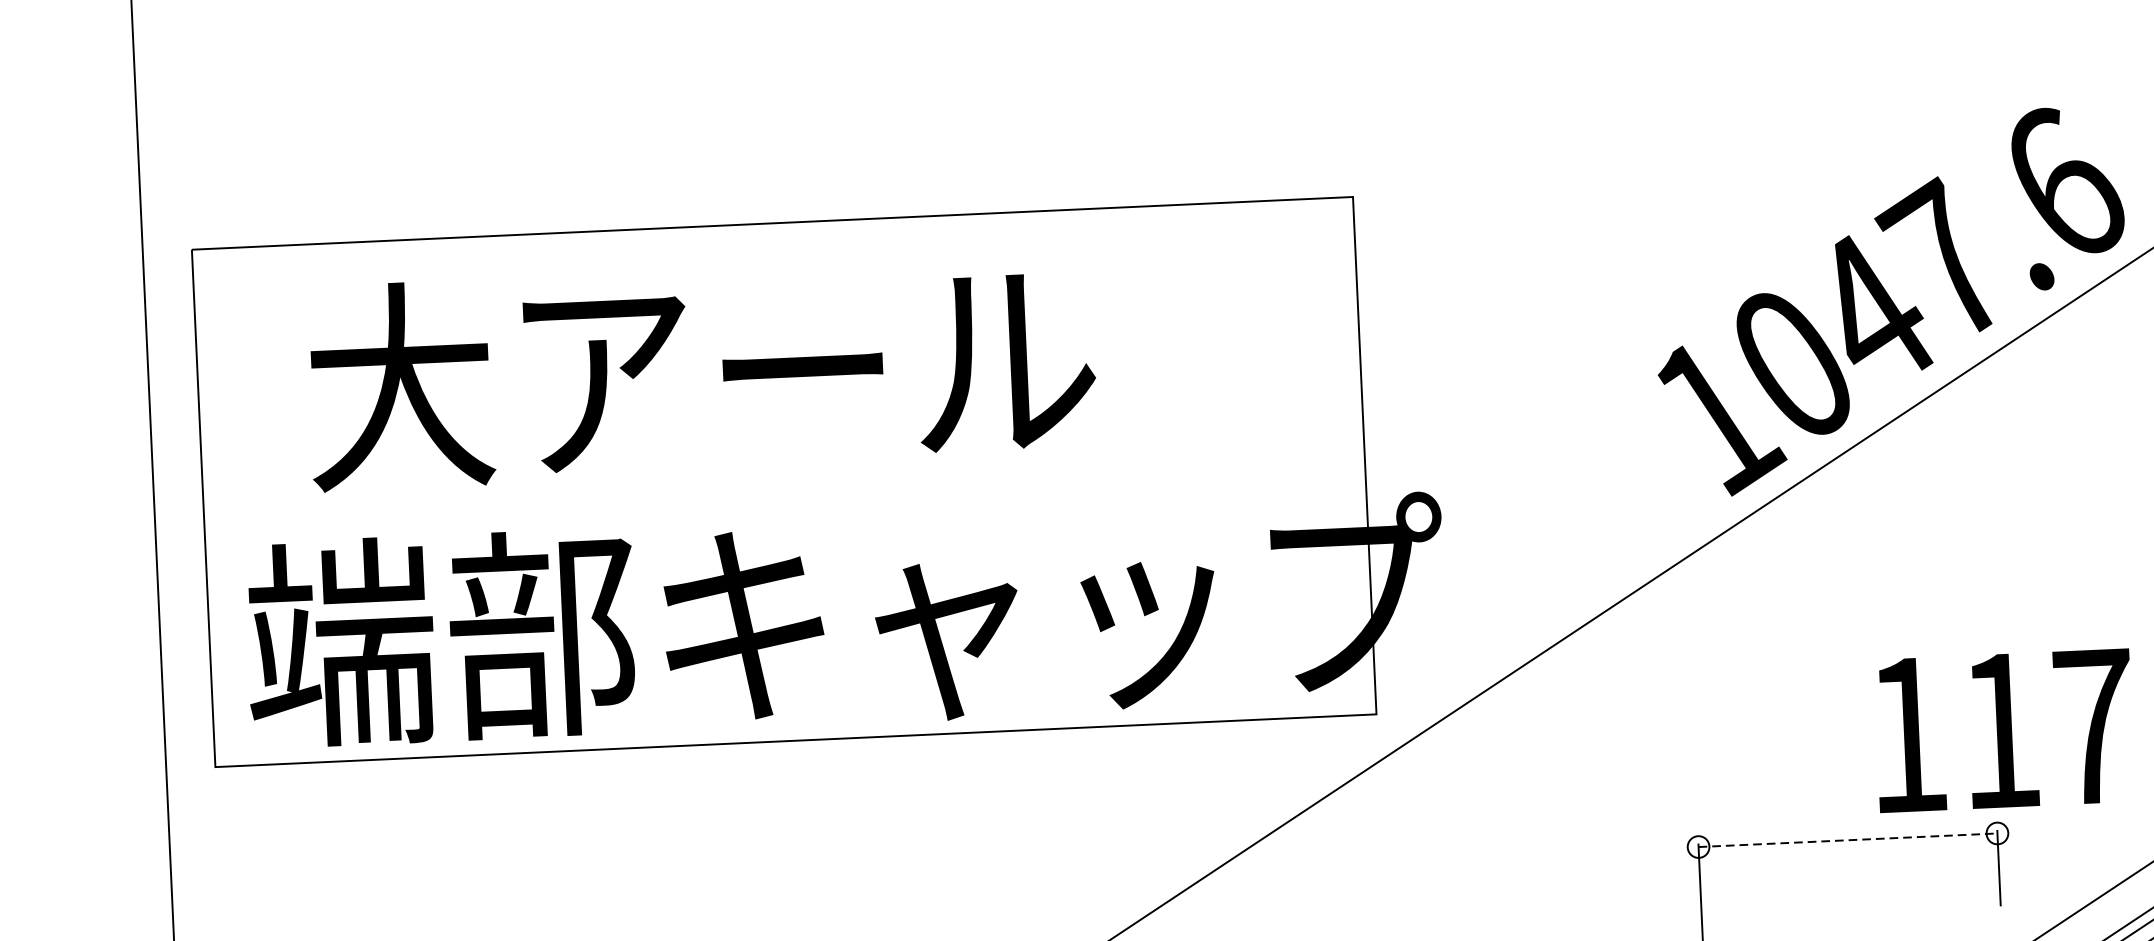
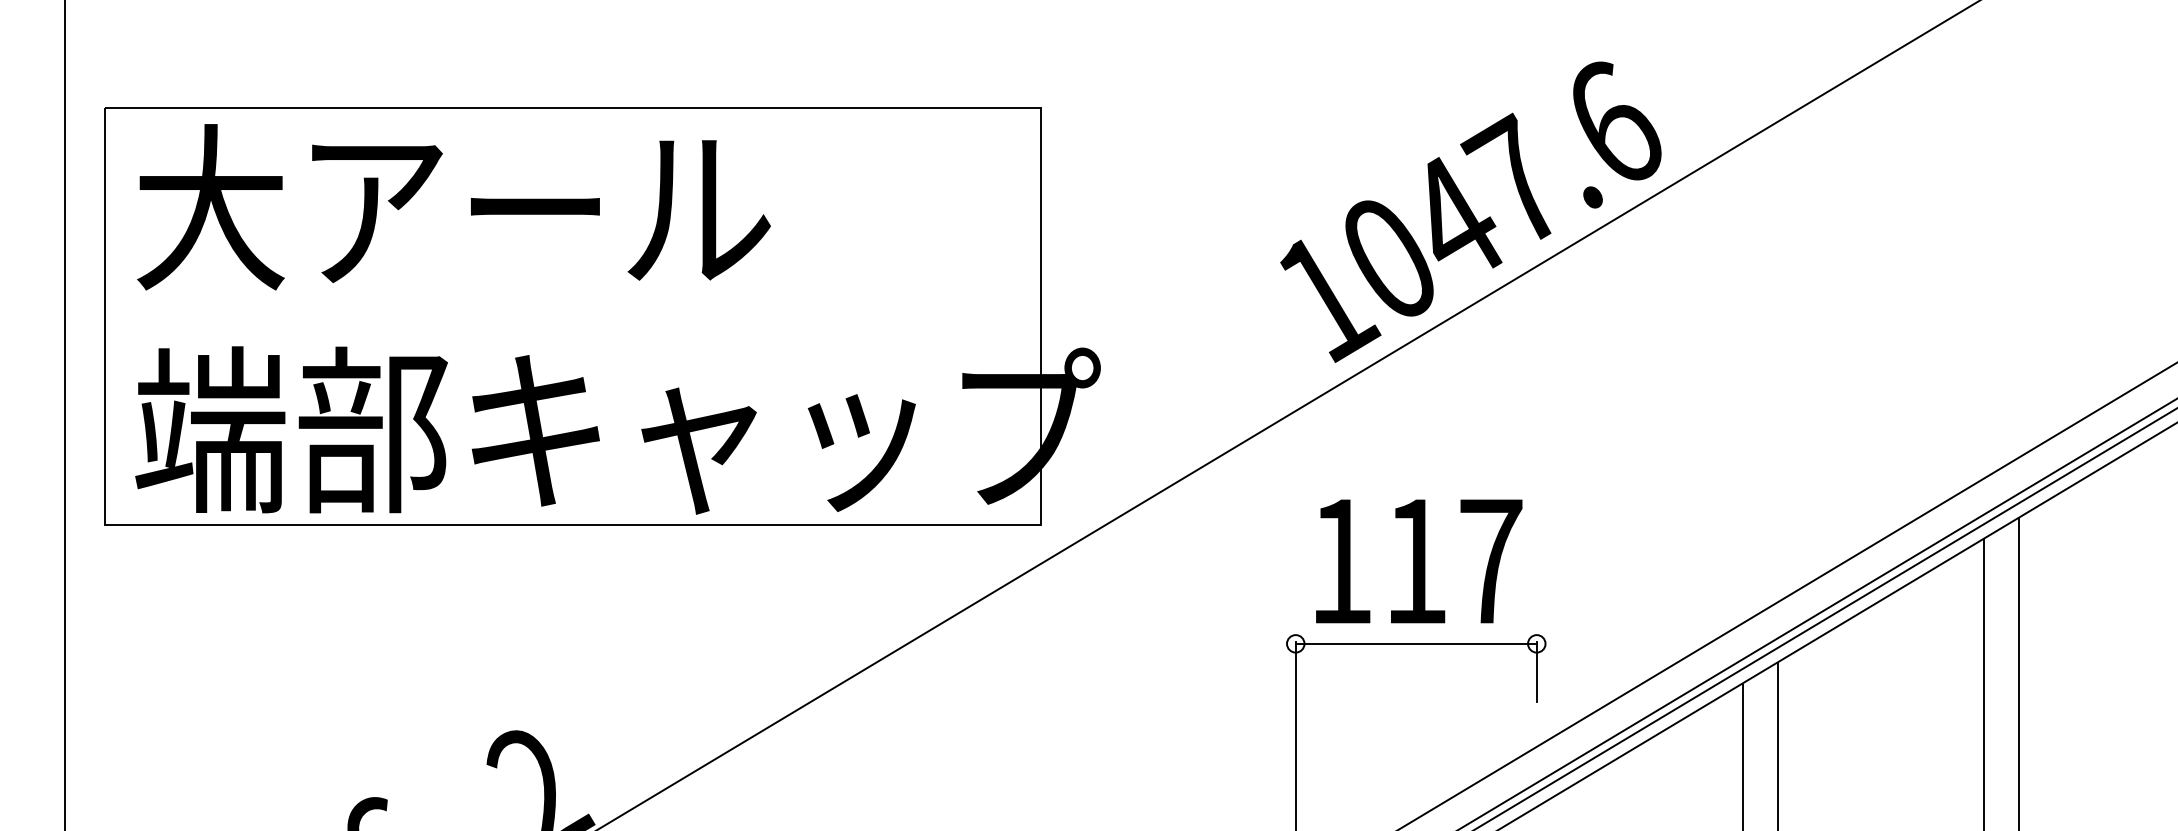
text: (701, 372) -> (453, 207), moved
text: (2004, 730) -> (1419, 561), moved
line: (1848, 839) -> (1416, 643), dashed -> solid

